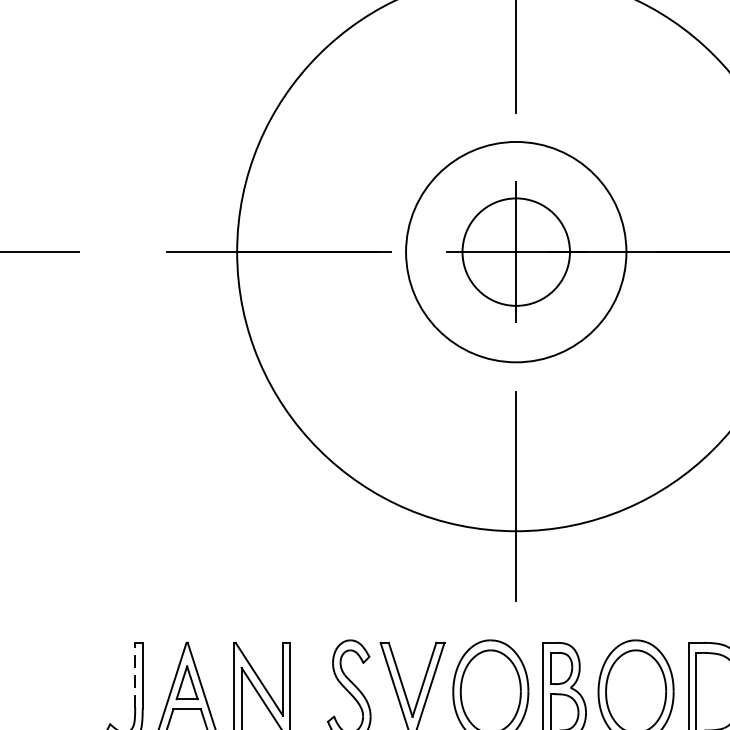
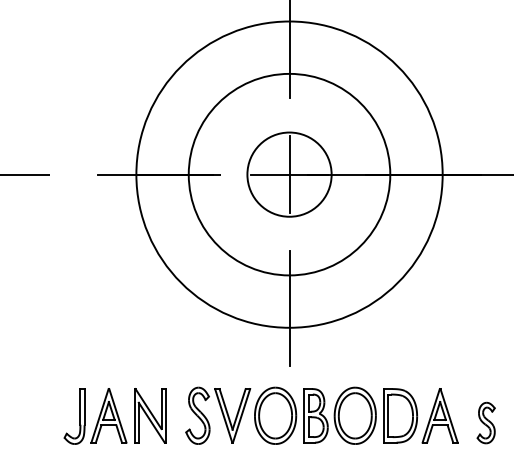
circle: (516, 251) -> (289, 174), size x1.43
circle: (516, 251) -> (289, 174), size x1.67
line: (135, 674) -> (80, 406), dashed -> solid

